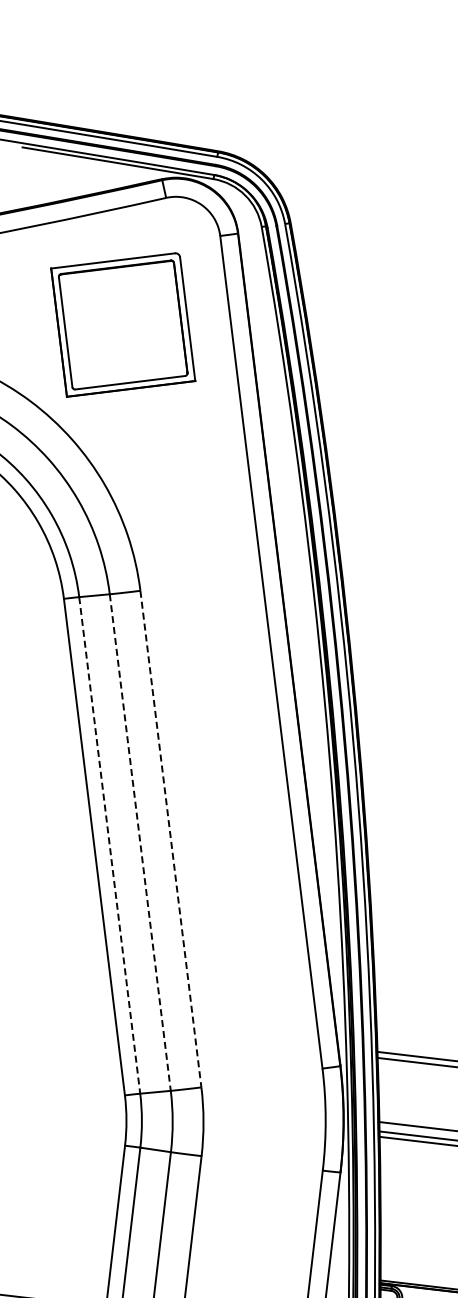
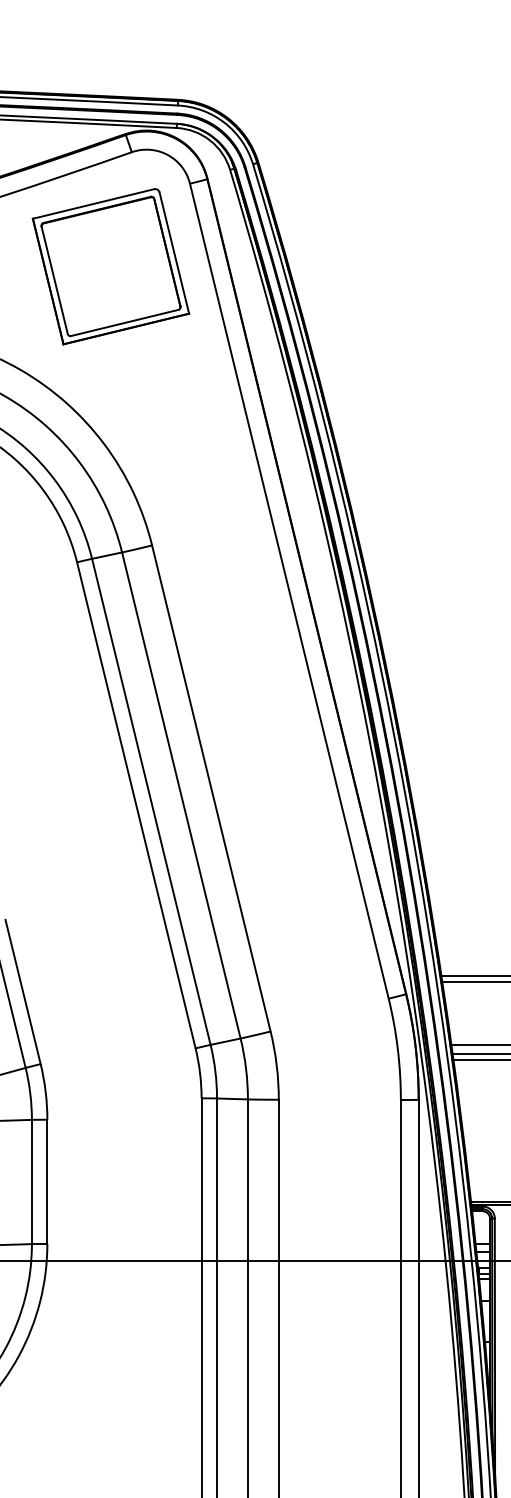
part: (122, 324) -> (110, 266), moved
line: (171, 839) -> (211, 788), dashed -> solid
line: (140, 842) -> (181, 795), dashed -> solid
line: (109, 846) -> (151, 802), dashed -> solid

